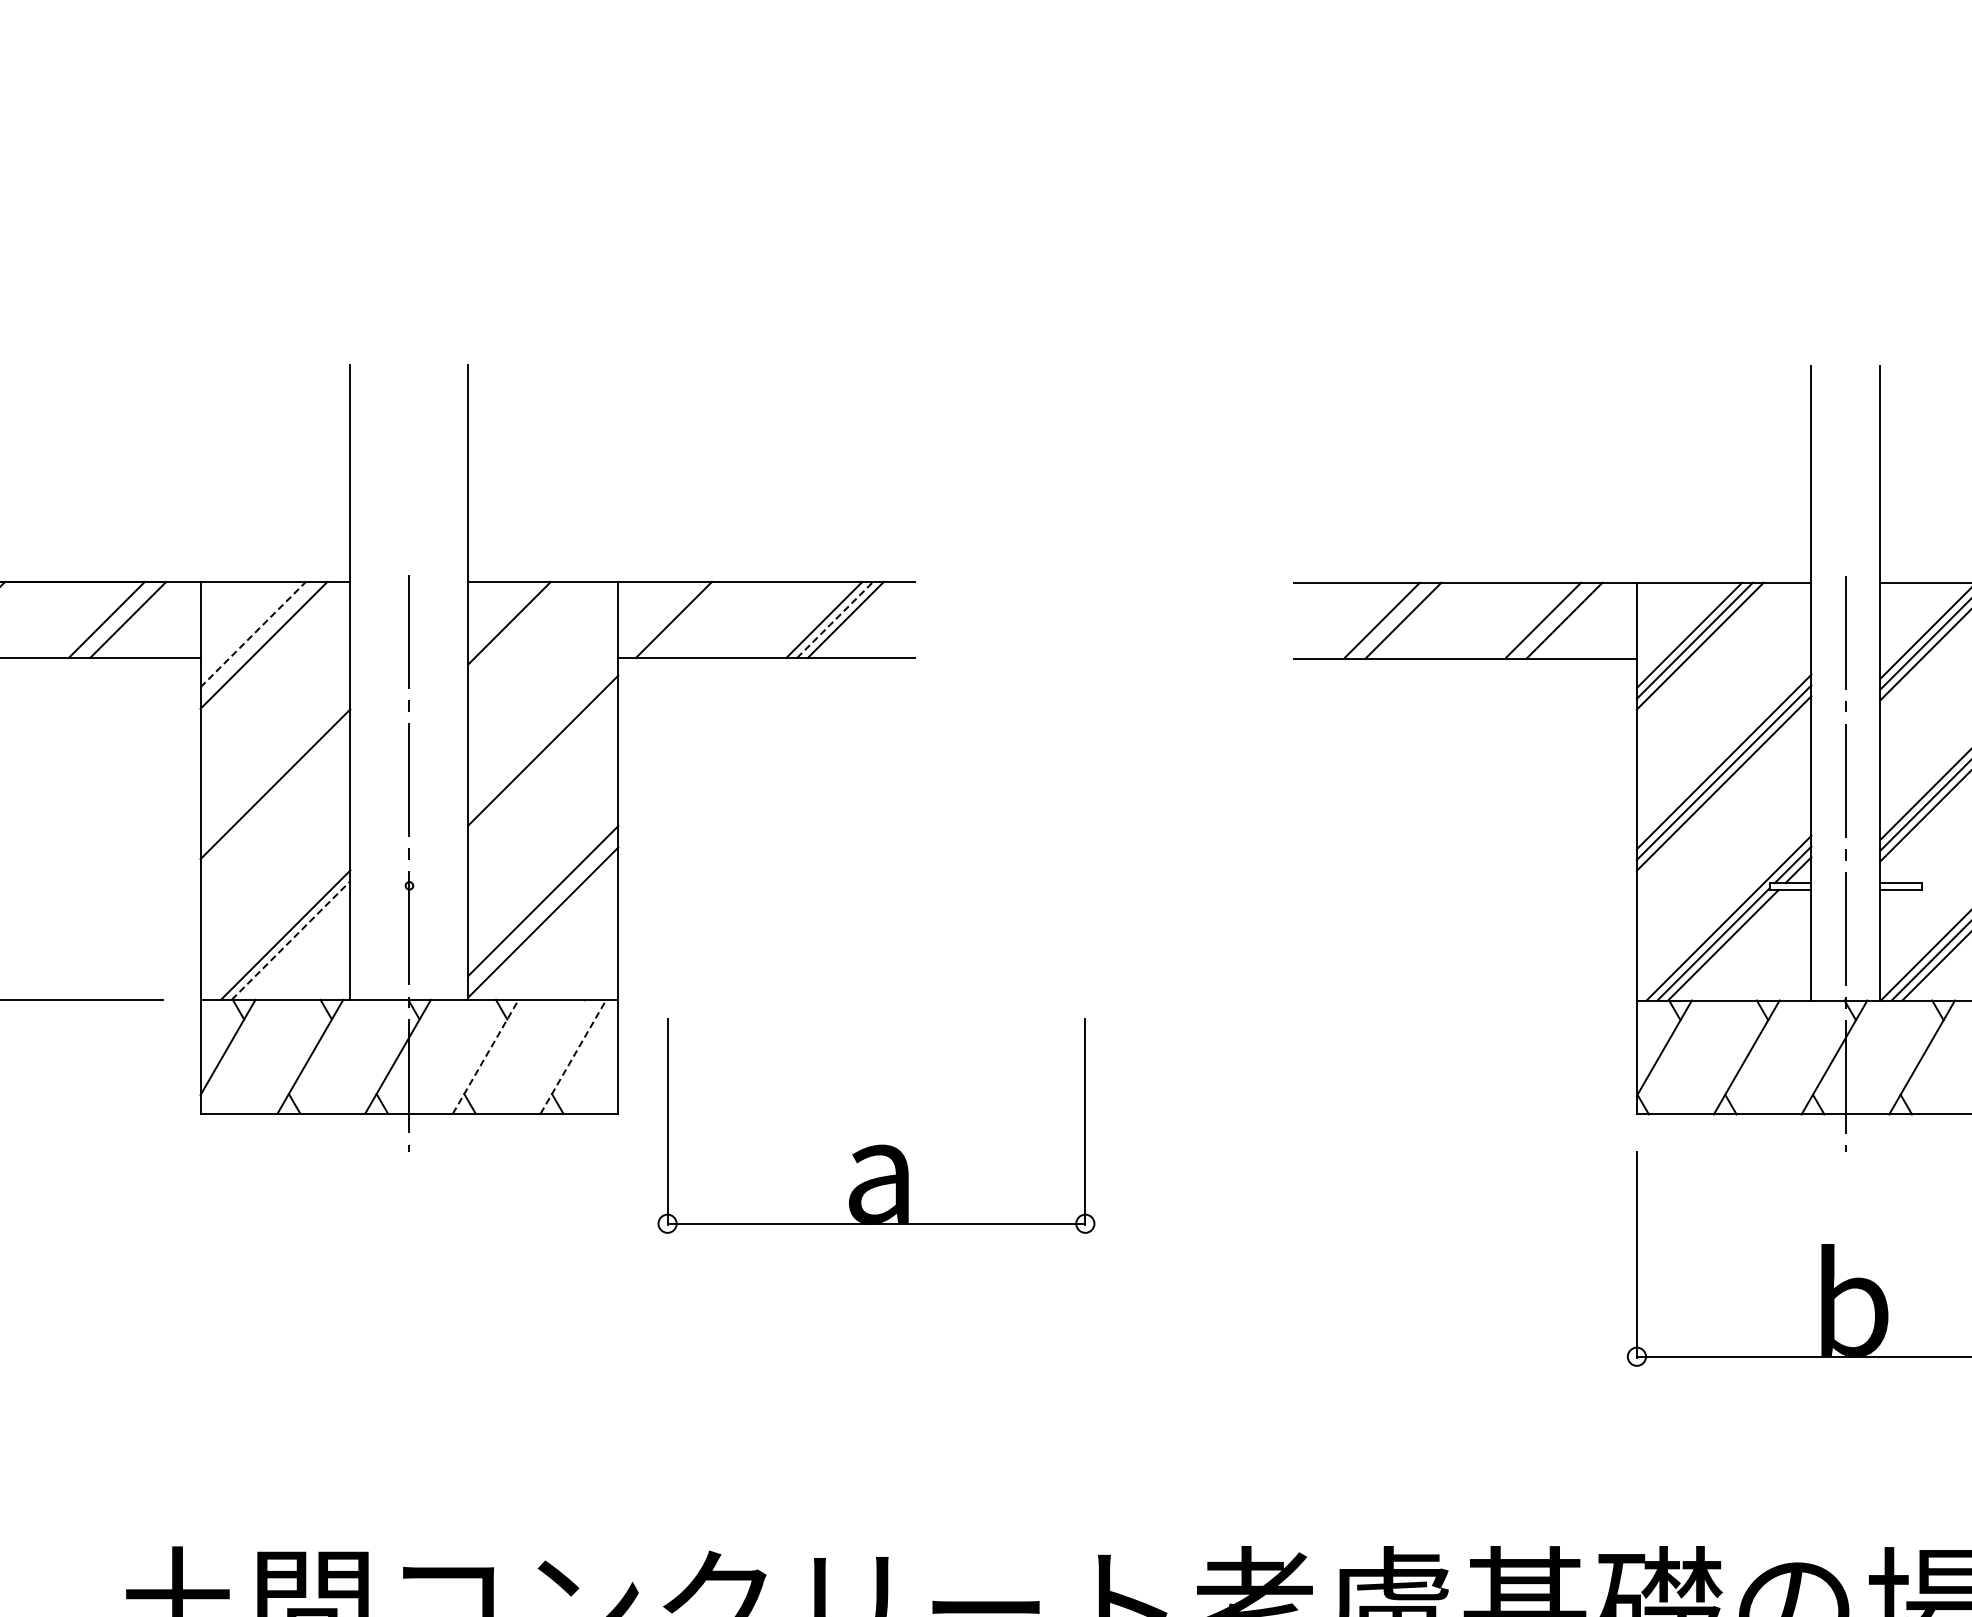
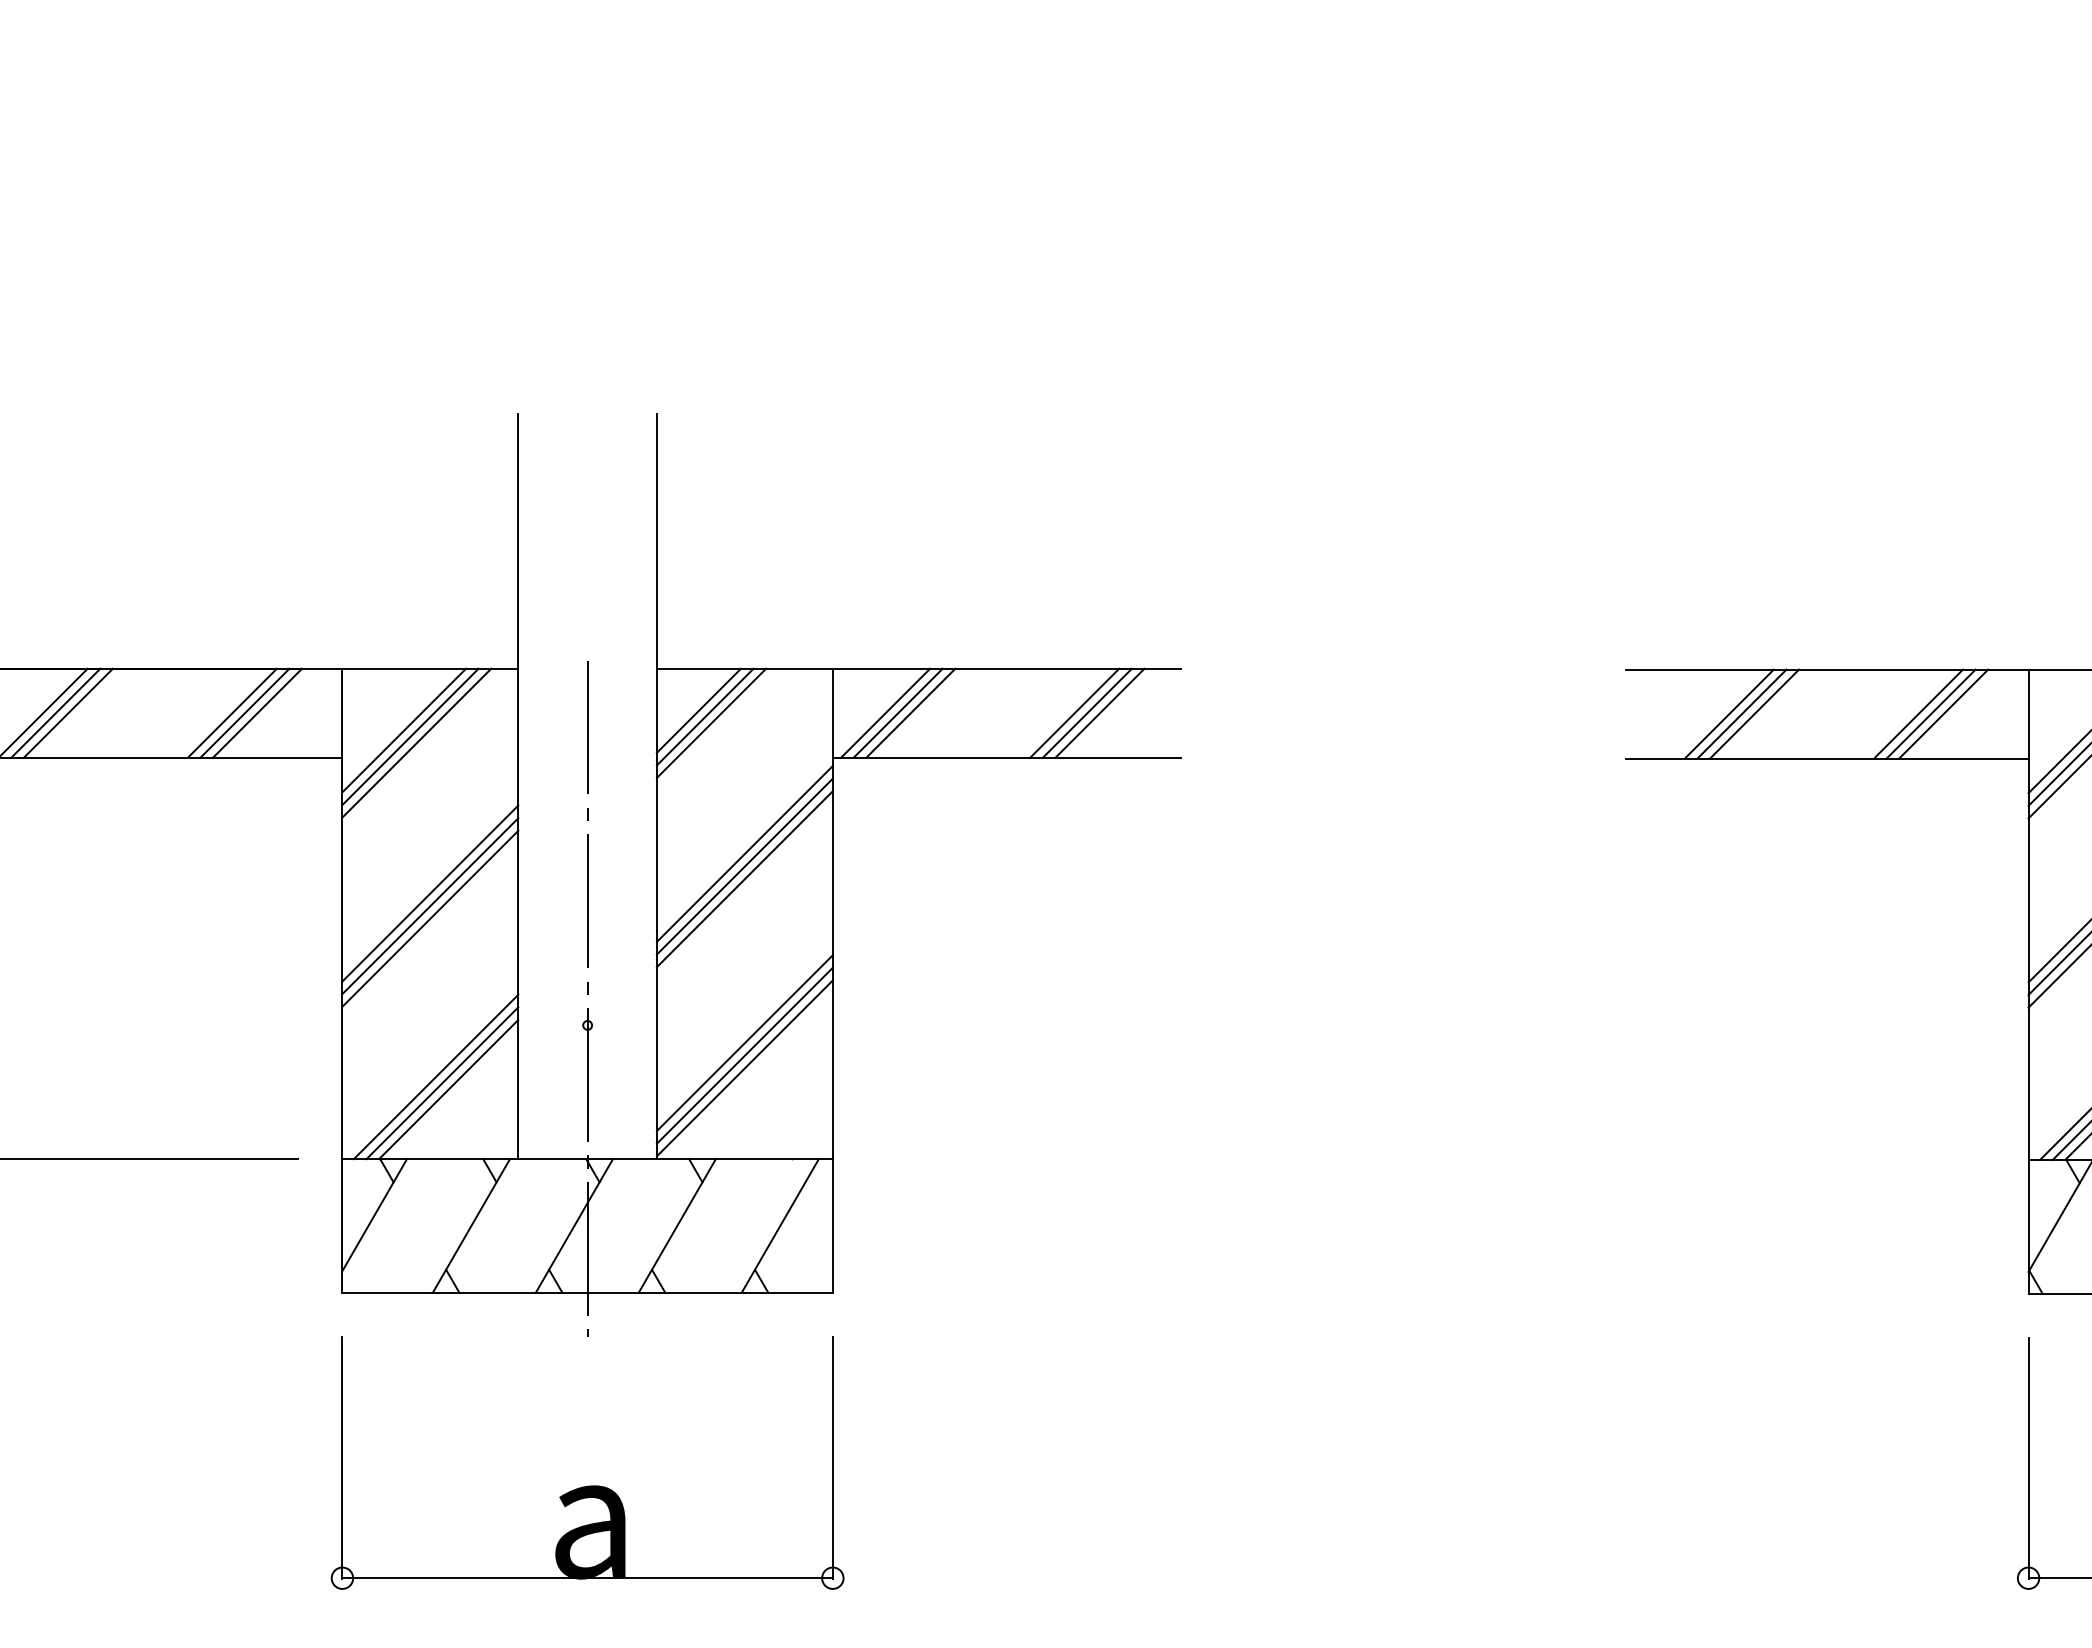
line: (504, 617) -> (699, 710), added
line: (117, 619) -> (244, 712), added
line: (663, 619) -> (885, 712), added
line: (684, 619) -> (910, 712), added
line: (835, 619) -> (1087, 712), dashed -> solid
line: (1392, 620) -> (1741, 713), added
line: (1553, 620) -> (1930, 713), added
line: (514, 628) -> (710, 723), added
line: (253, 634) -> (404, 730), dashed -> solid
line: (258, 640) -> (410, 737), added
line: (543, 739) -> (744, 853), added
line: (543, 761) -> (744, 879), added
line: (275, 773) -> (430, 893), added
line: (275, 794) -> (430, 918), added
line: (543, 911) -> (744, 1055), added
line: (280, 929) -> (436, 1076), added
line: (291, 940) -> (449, 1089), dashed -> solid
line: (485, 1056) -> (676, 1225), dashed -> solid
line: (573, 1056) -> (780, 1225), dashed -> solid
part: (878, 1144) -> (590, 1485), moved

